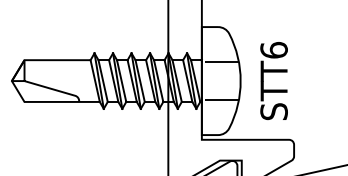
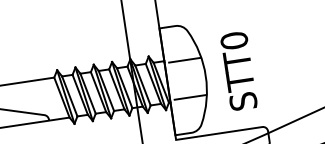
text: (273, 50) -> (233, 41), STT6 -> STT0

